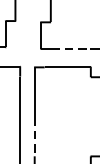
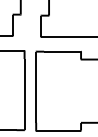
line: (70, 48) -> (64, 36), dashed -> solid
line: (35, 135) -> (36, 106), dashed -> solid

